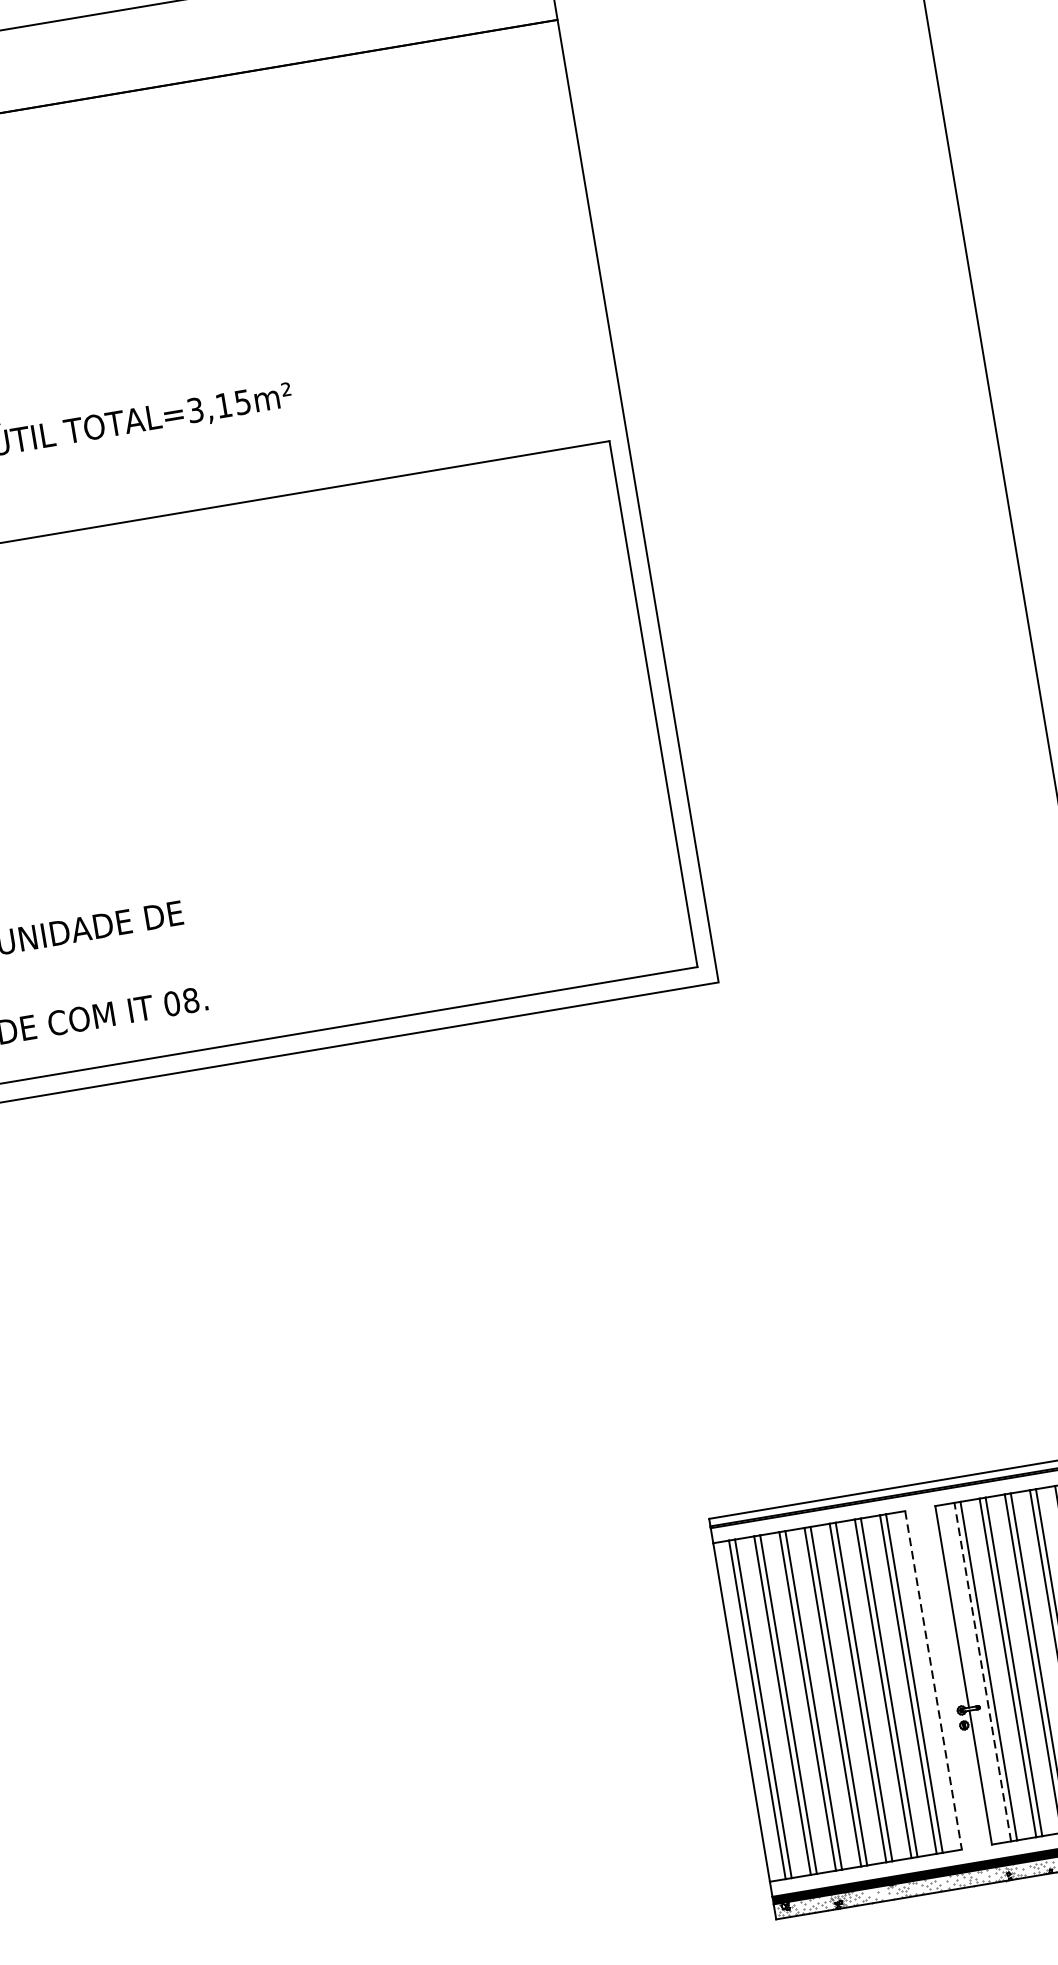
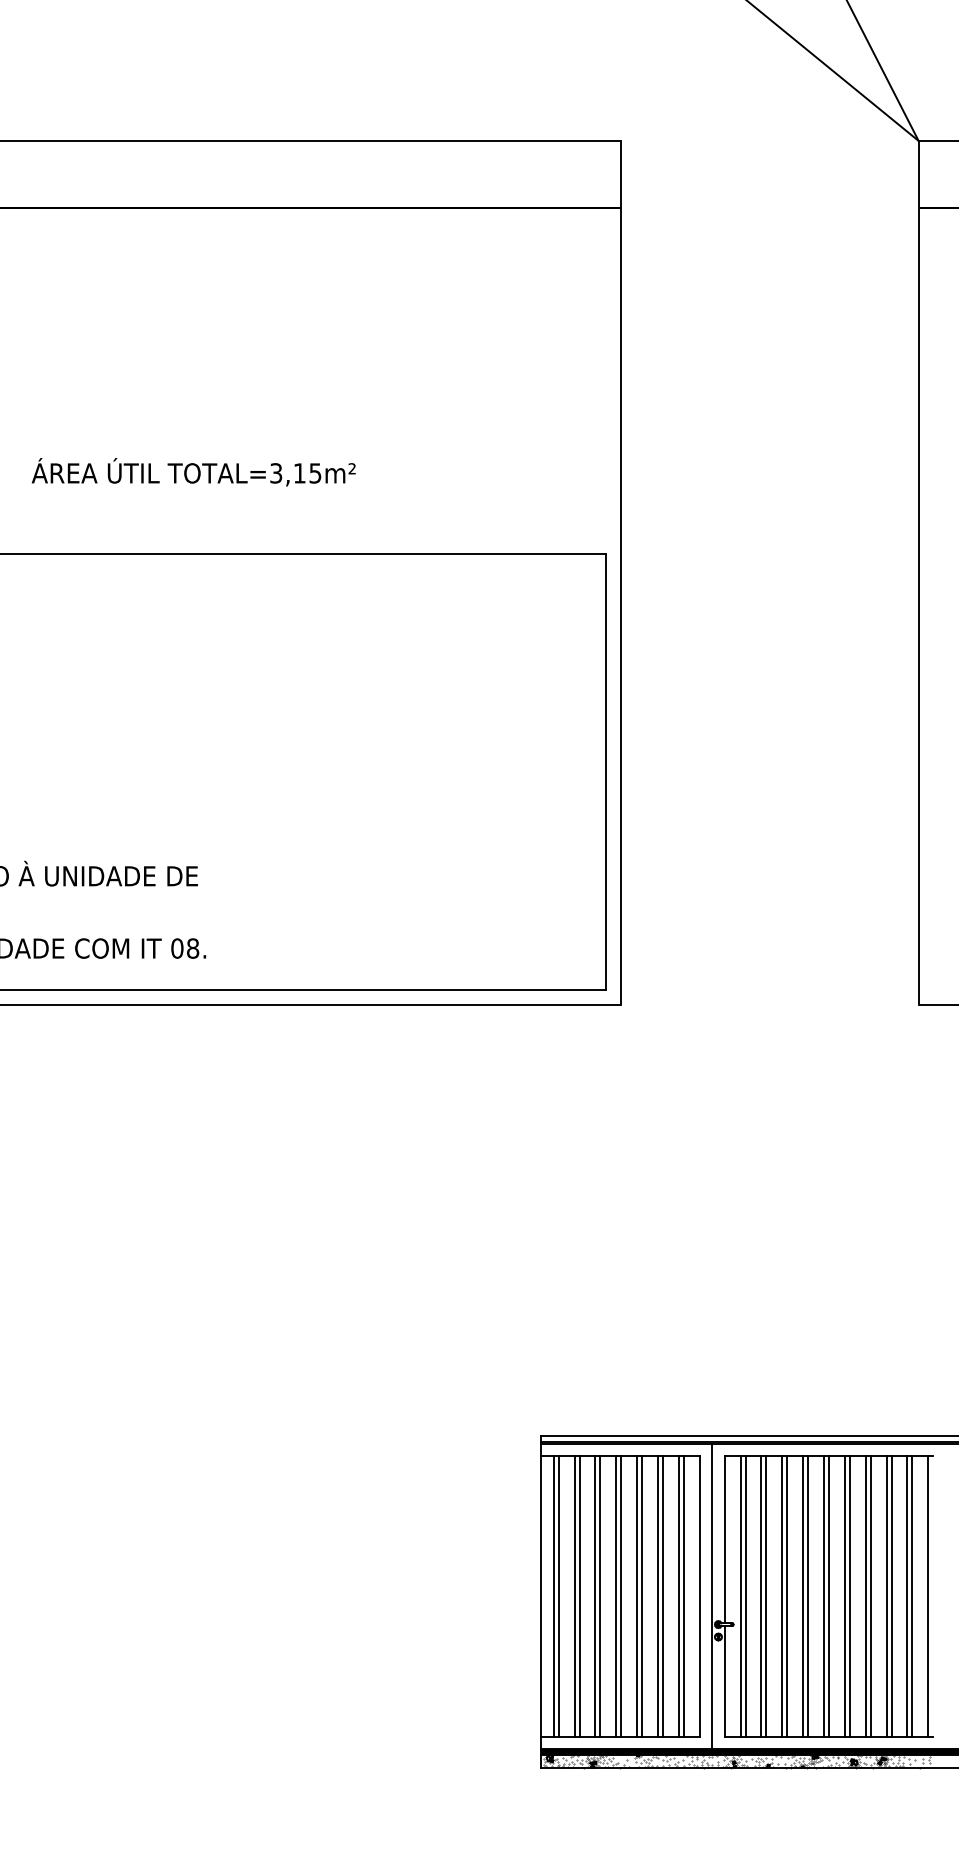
line: (982, 1672) -> (740, 1596), dashed -> solid
line: (948, 1677) -> (712, 1596), added
line: (933, 1681) -> (699, 1597), dashed -> solid

